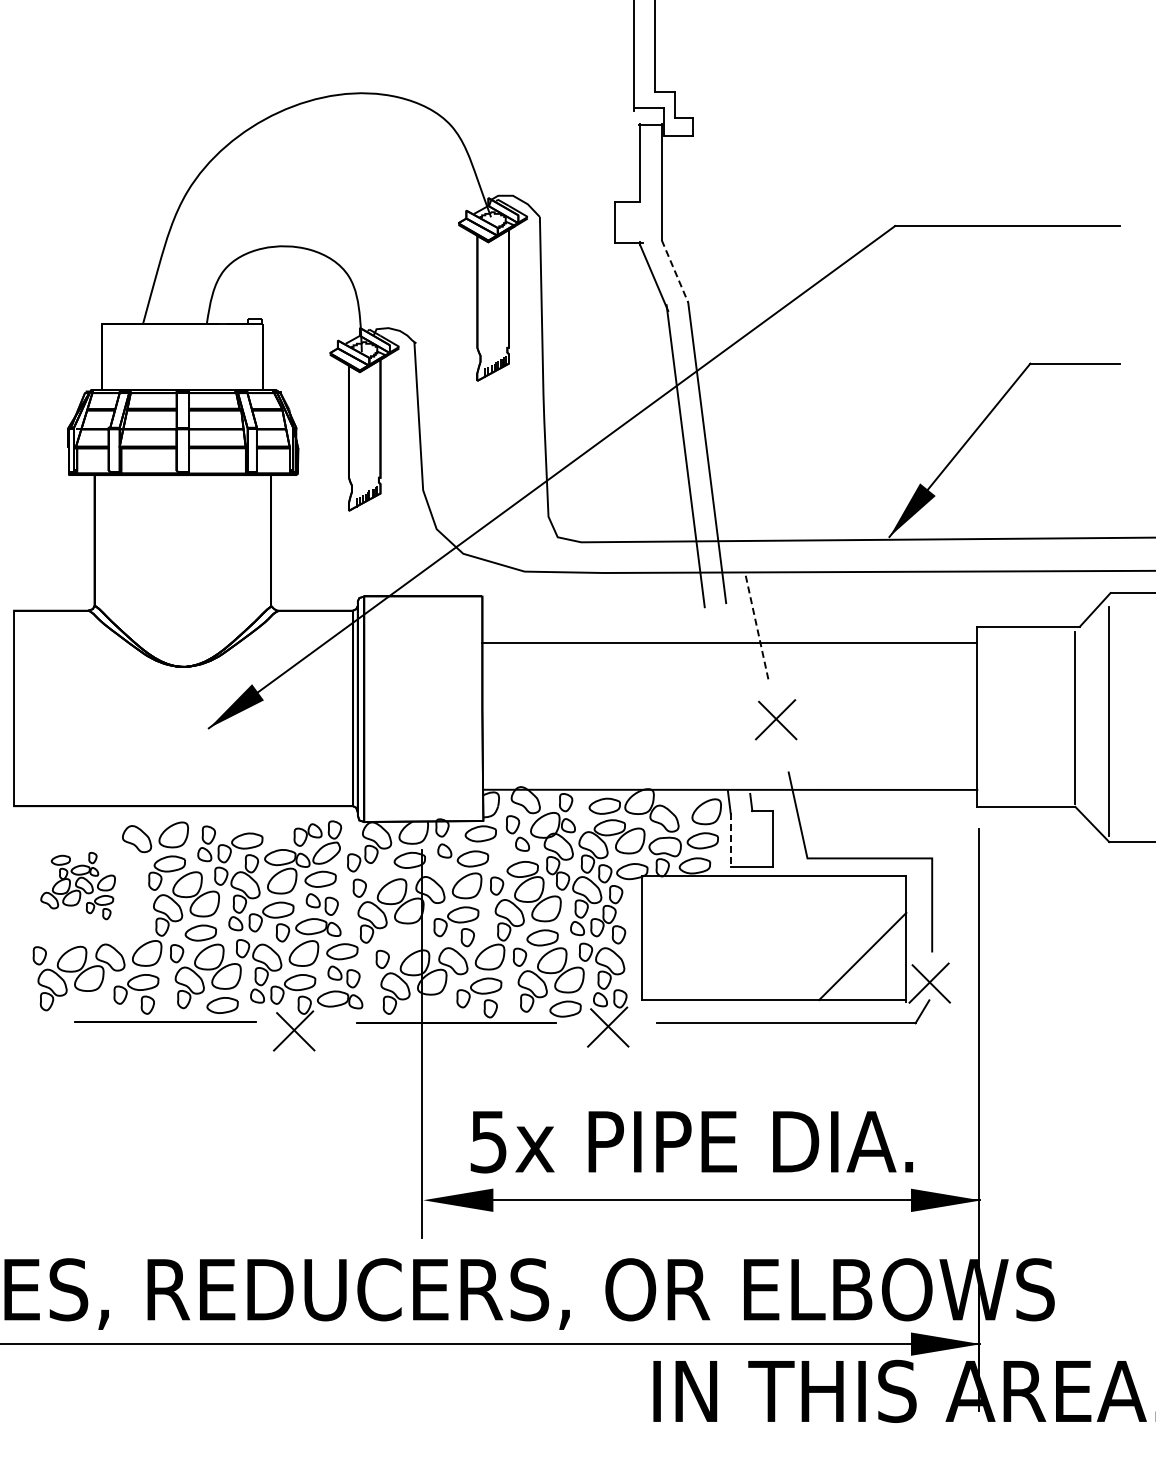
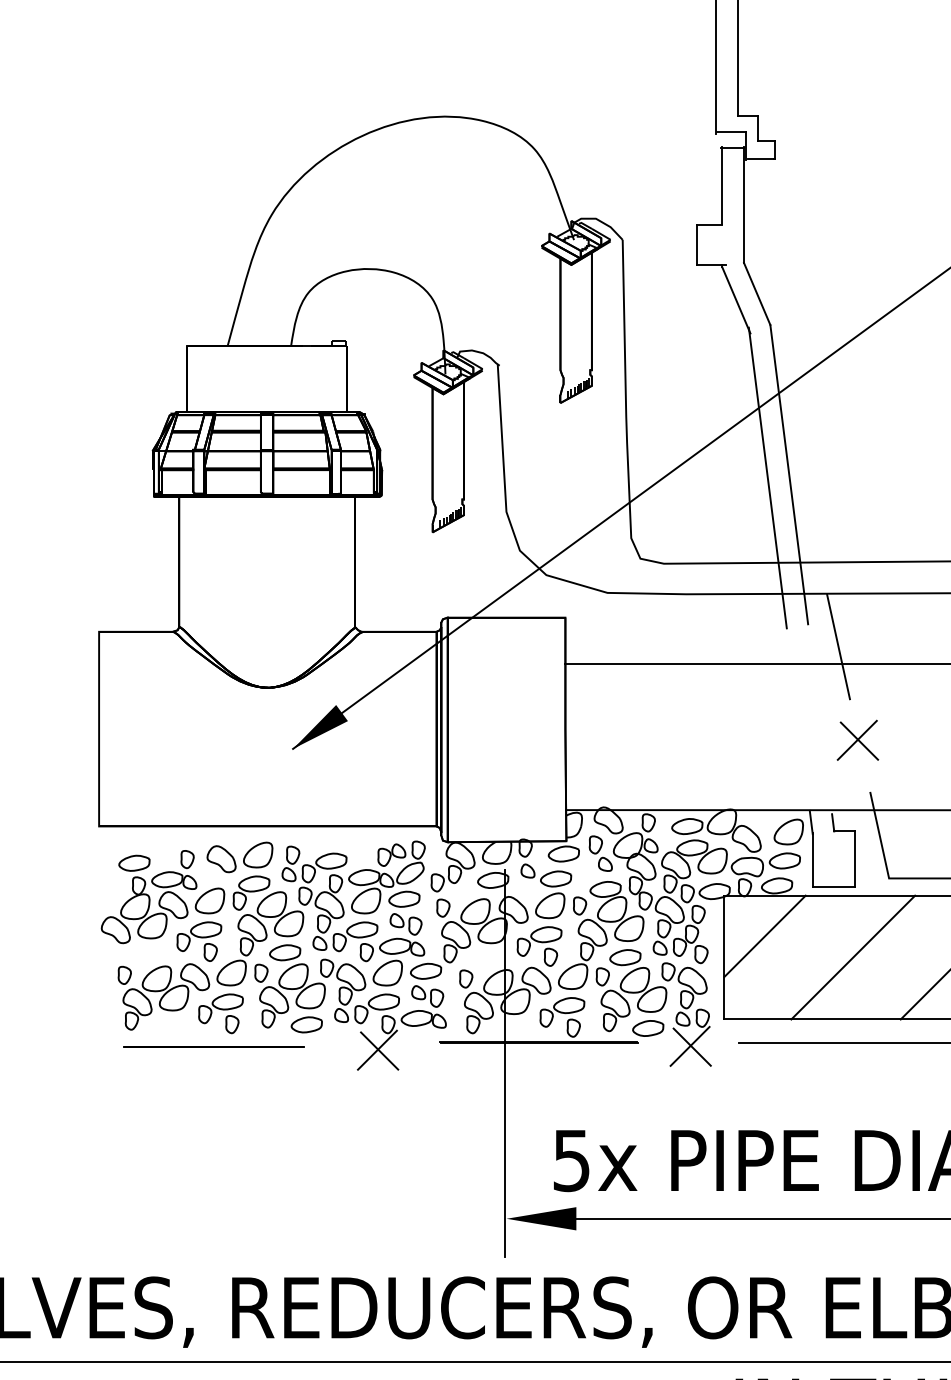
line: (674, 271) -> (756, 294), dashed -> solid
line: (756, 626) -> (838, 647), dashed -> solid
line: (731, 840) -> (813, 860), dashed -> solid
part: (77, 885) -> (162, 905), size x1.67
line: (682, 916) -> (764, 936), added
line: (771, 937) -> (853, 957), added
line: (165, 1021) -> (214, 1046), moved

